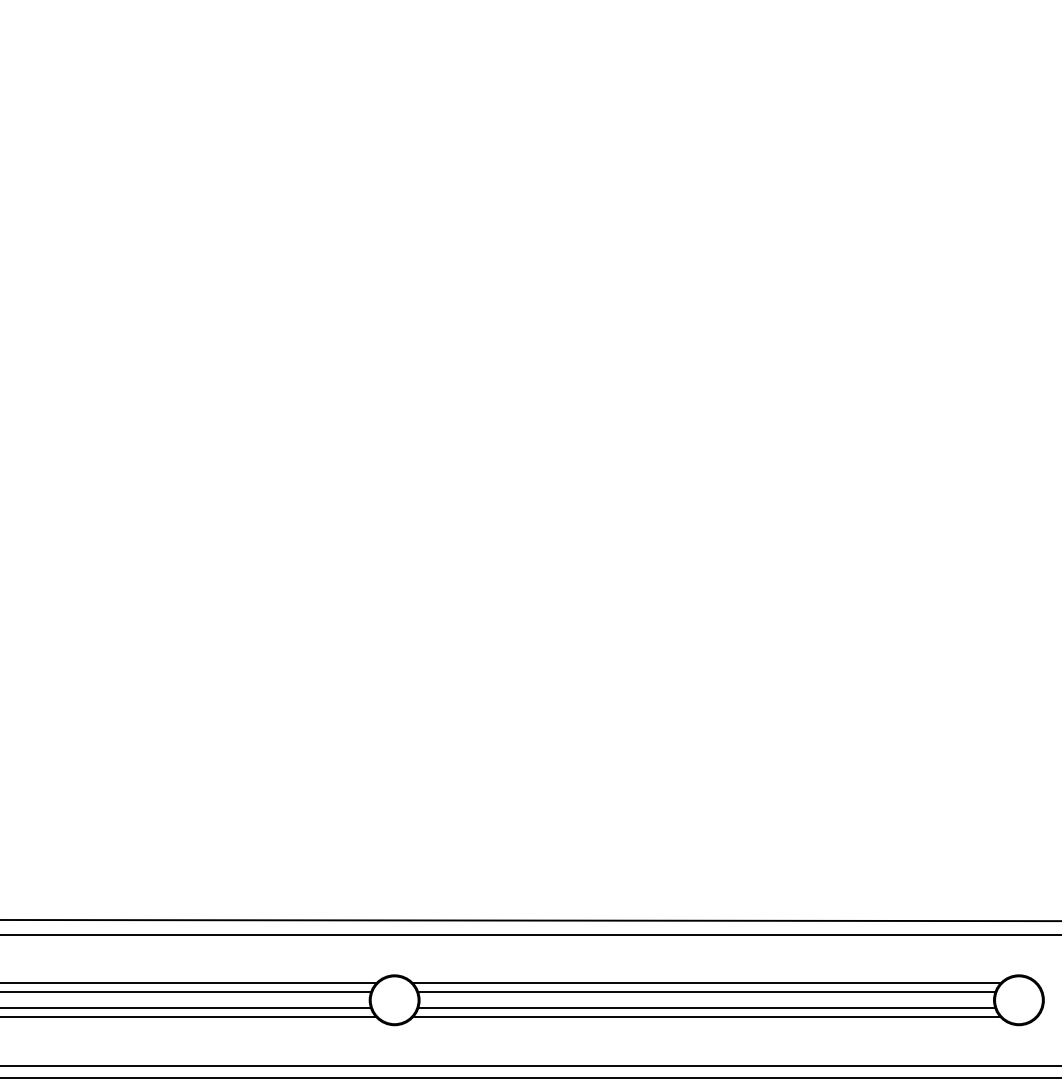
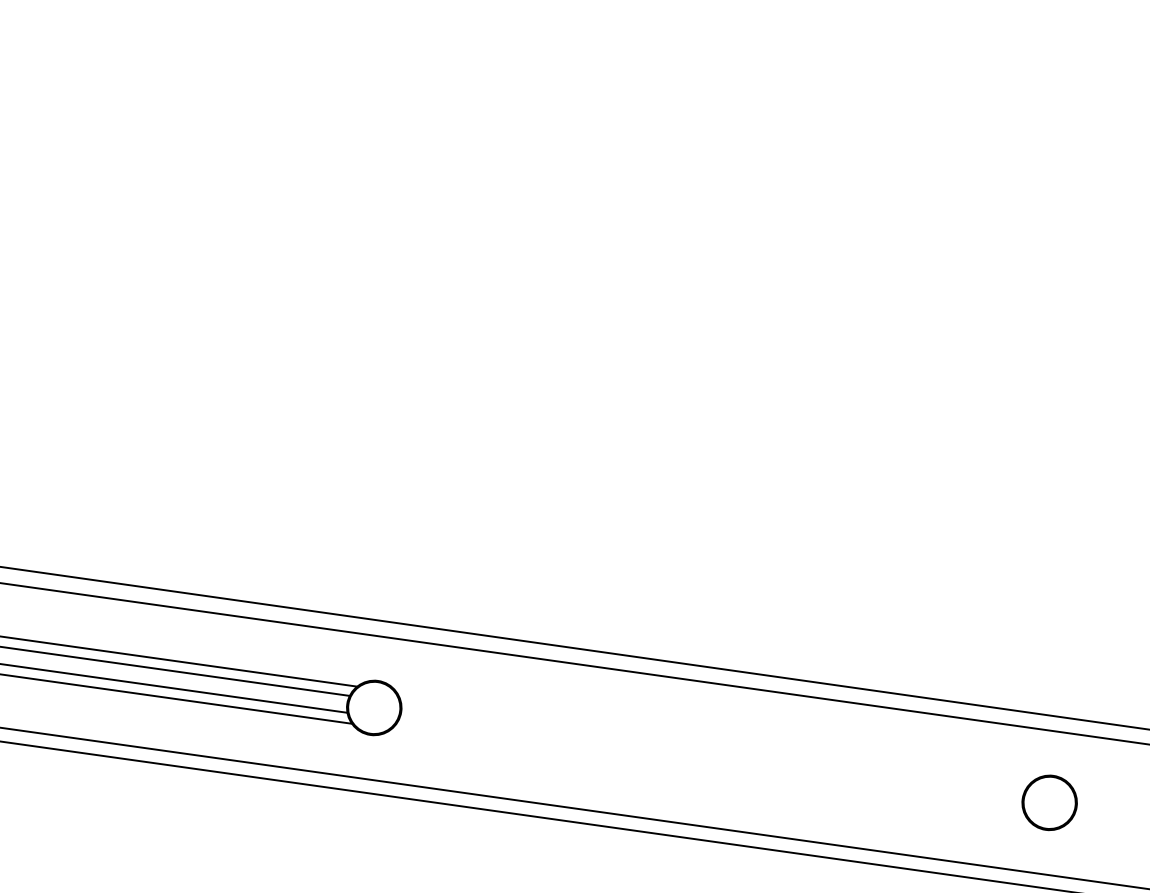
line: (706, 983) -> (714, 737), removed
line: (706, 992) -> (712, 746), removed
line: (706, 1008) -> (710, 764), removed
line: (706, 1017) -> (709, 774), removed

